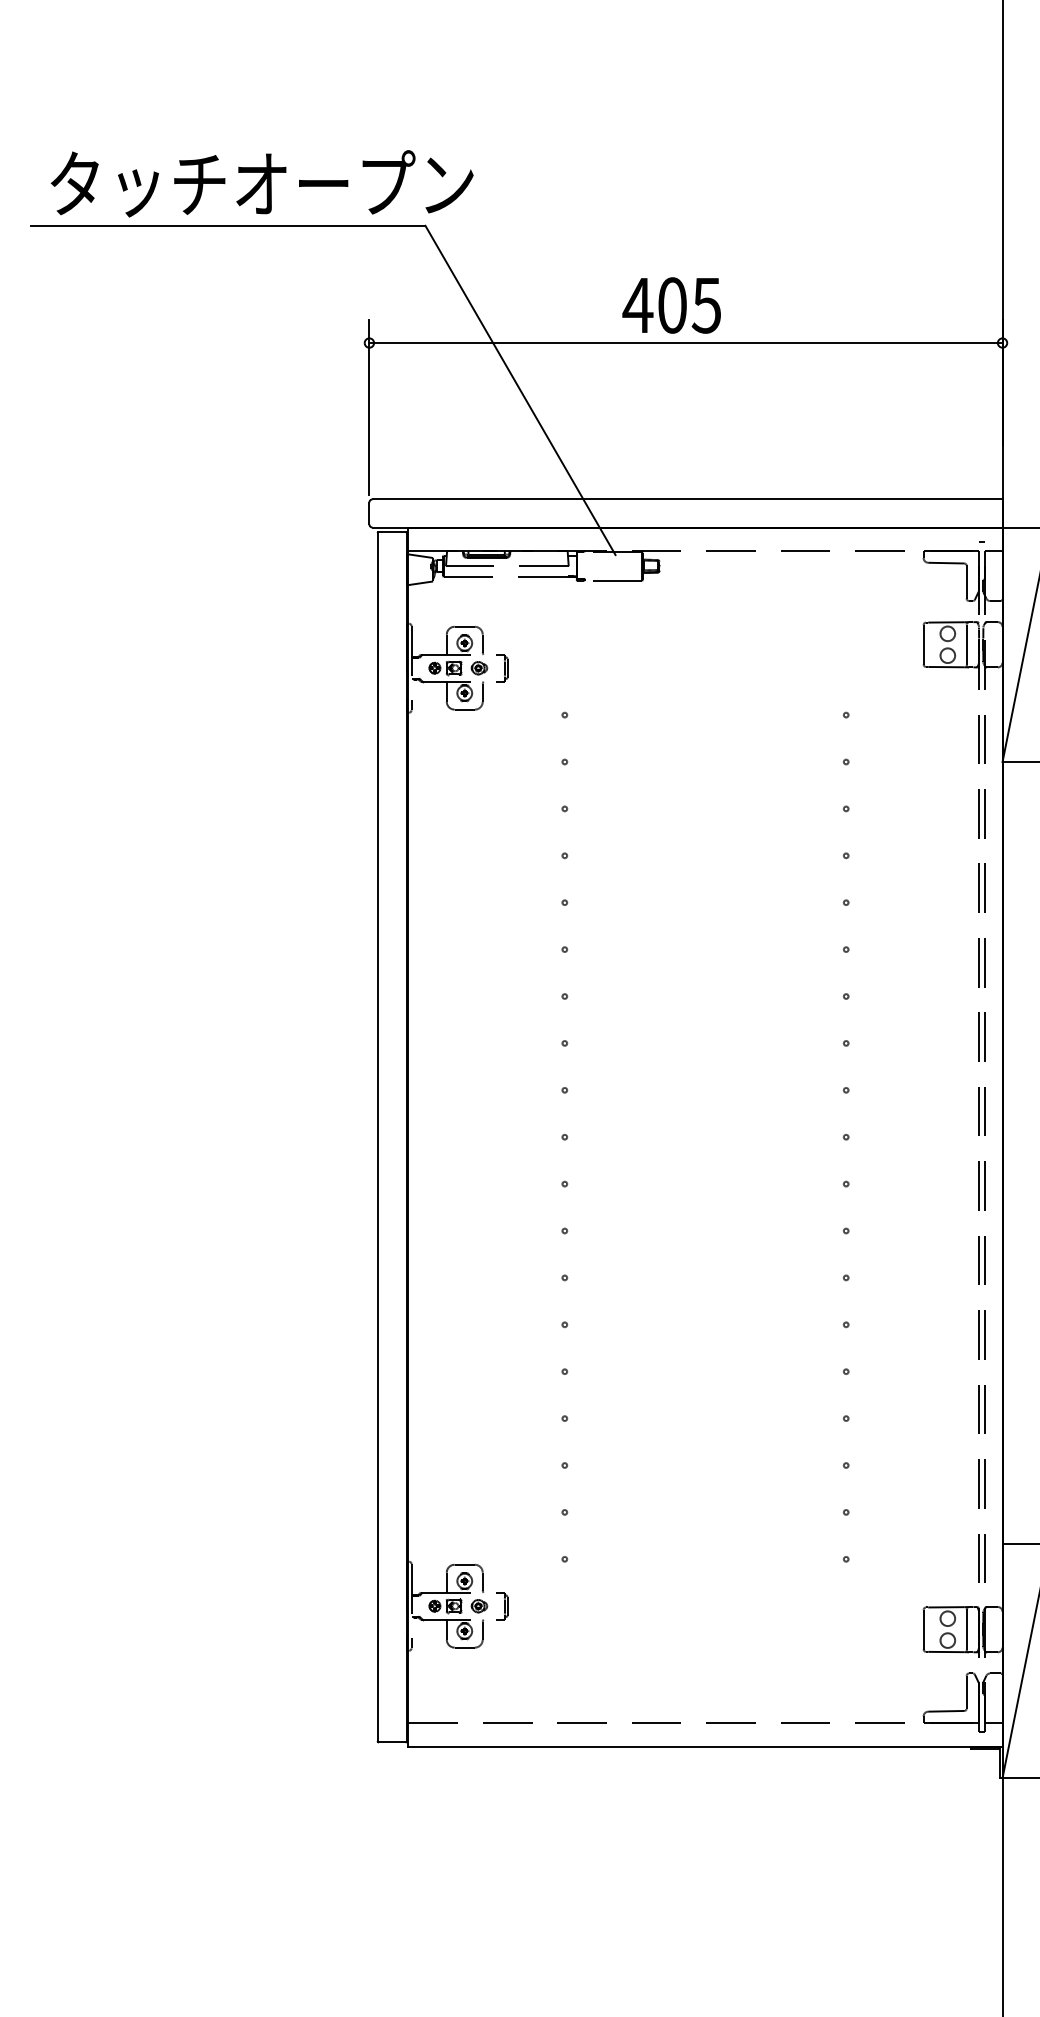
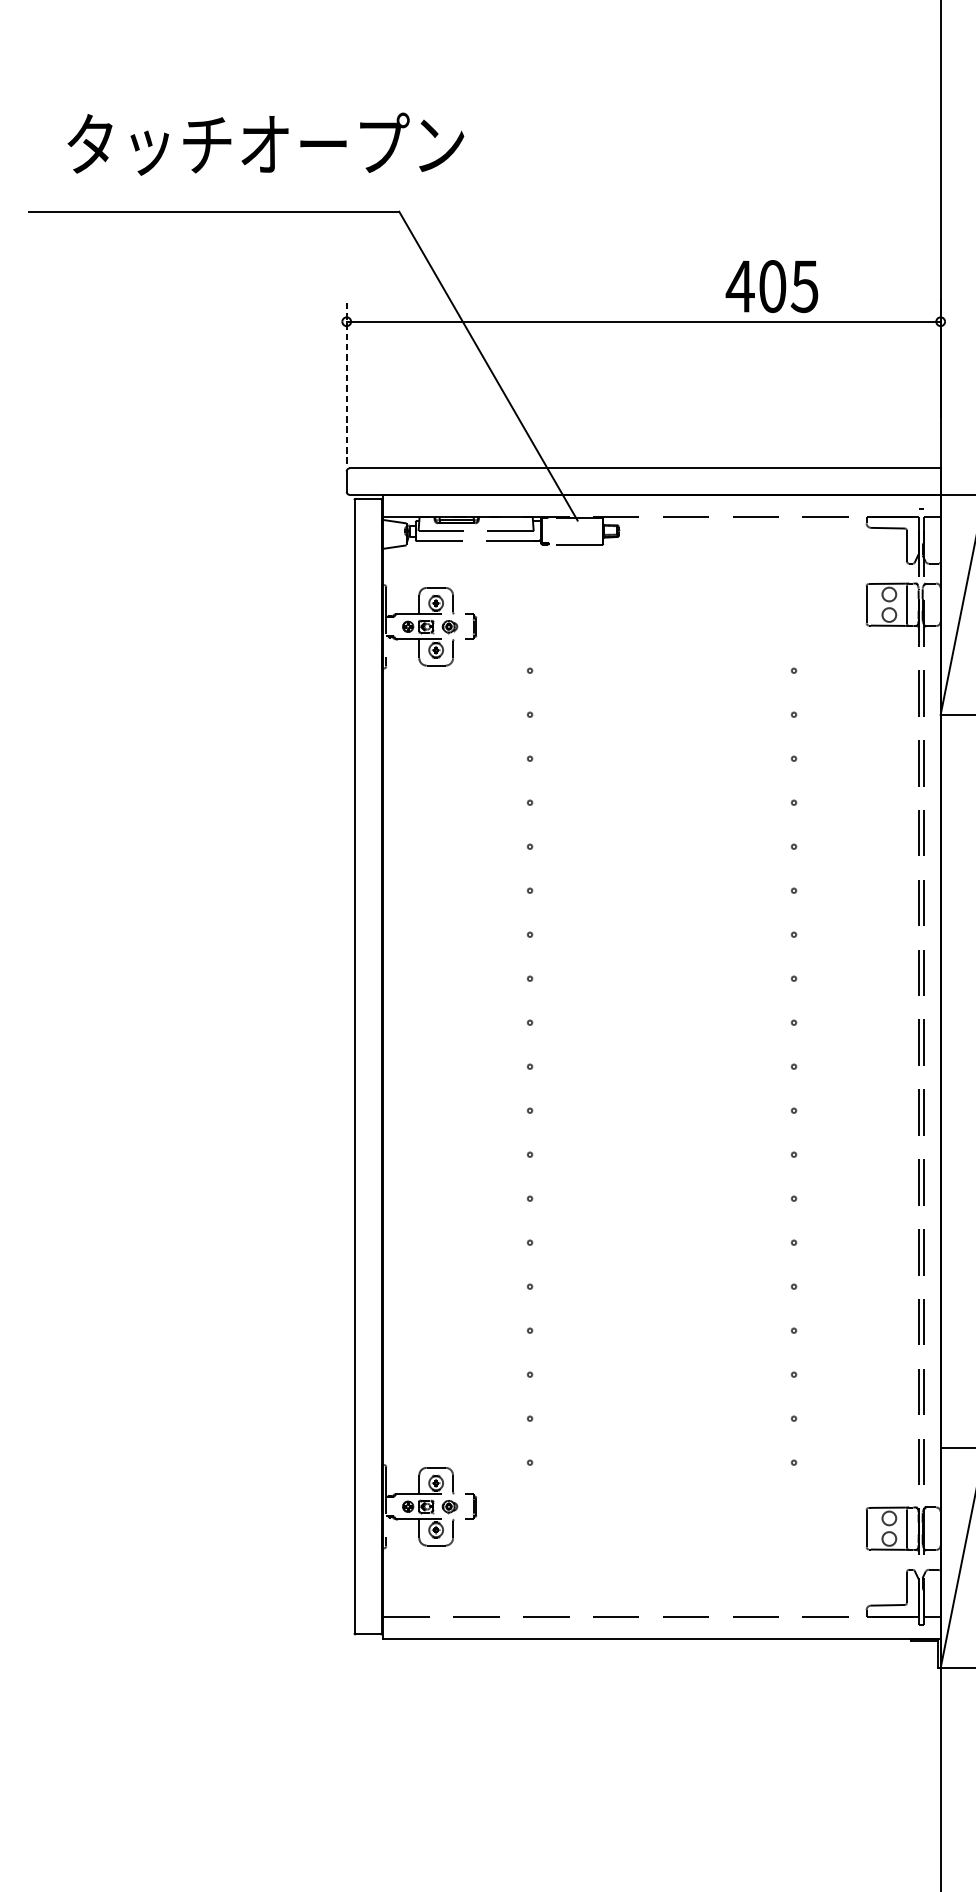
text: (261, 183) -> (265, 143), moved
text: (671, 305) -> (771, 286), moved
line: (369, 407) -> (346, 382), solid -> dashed

